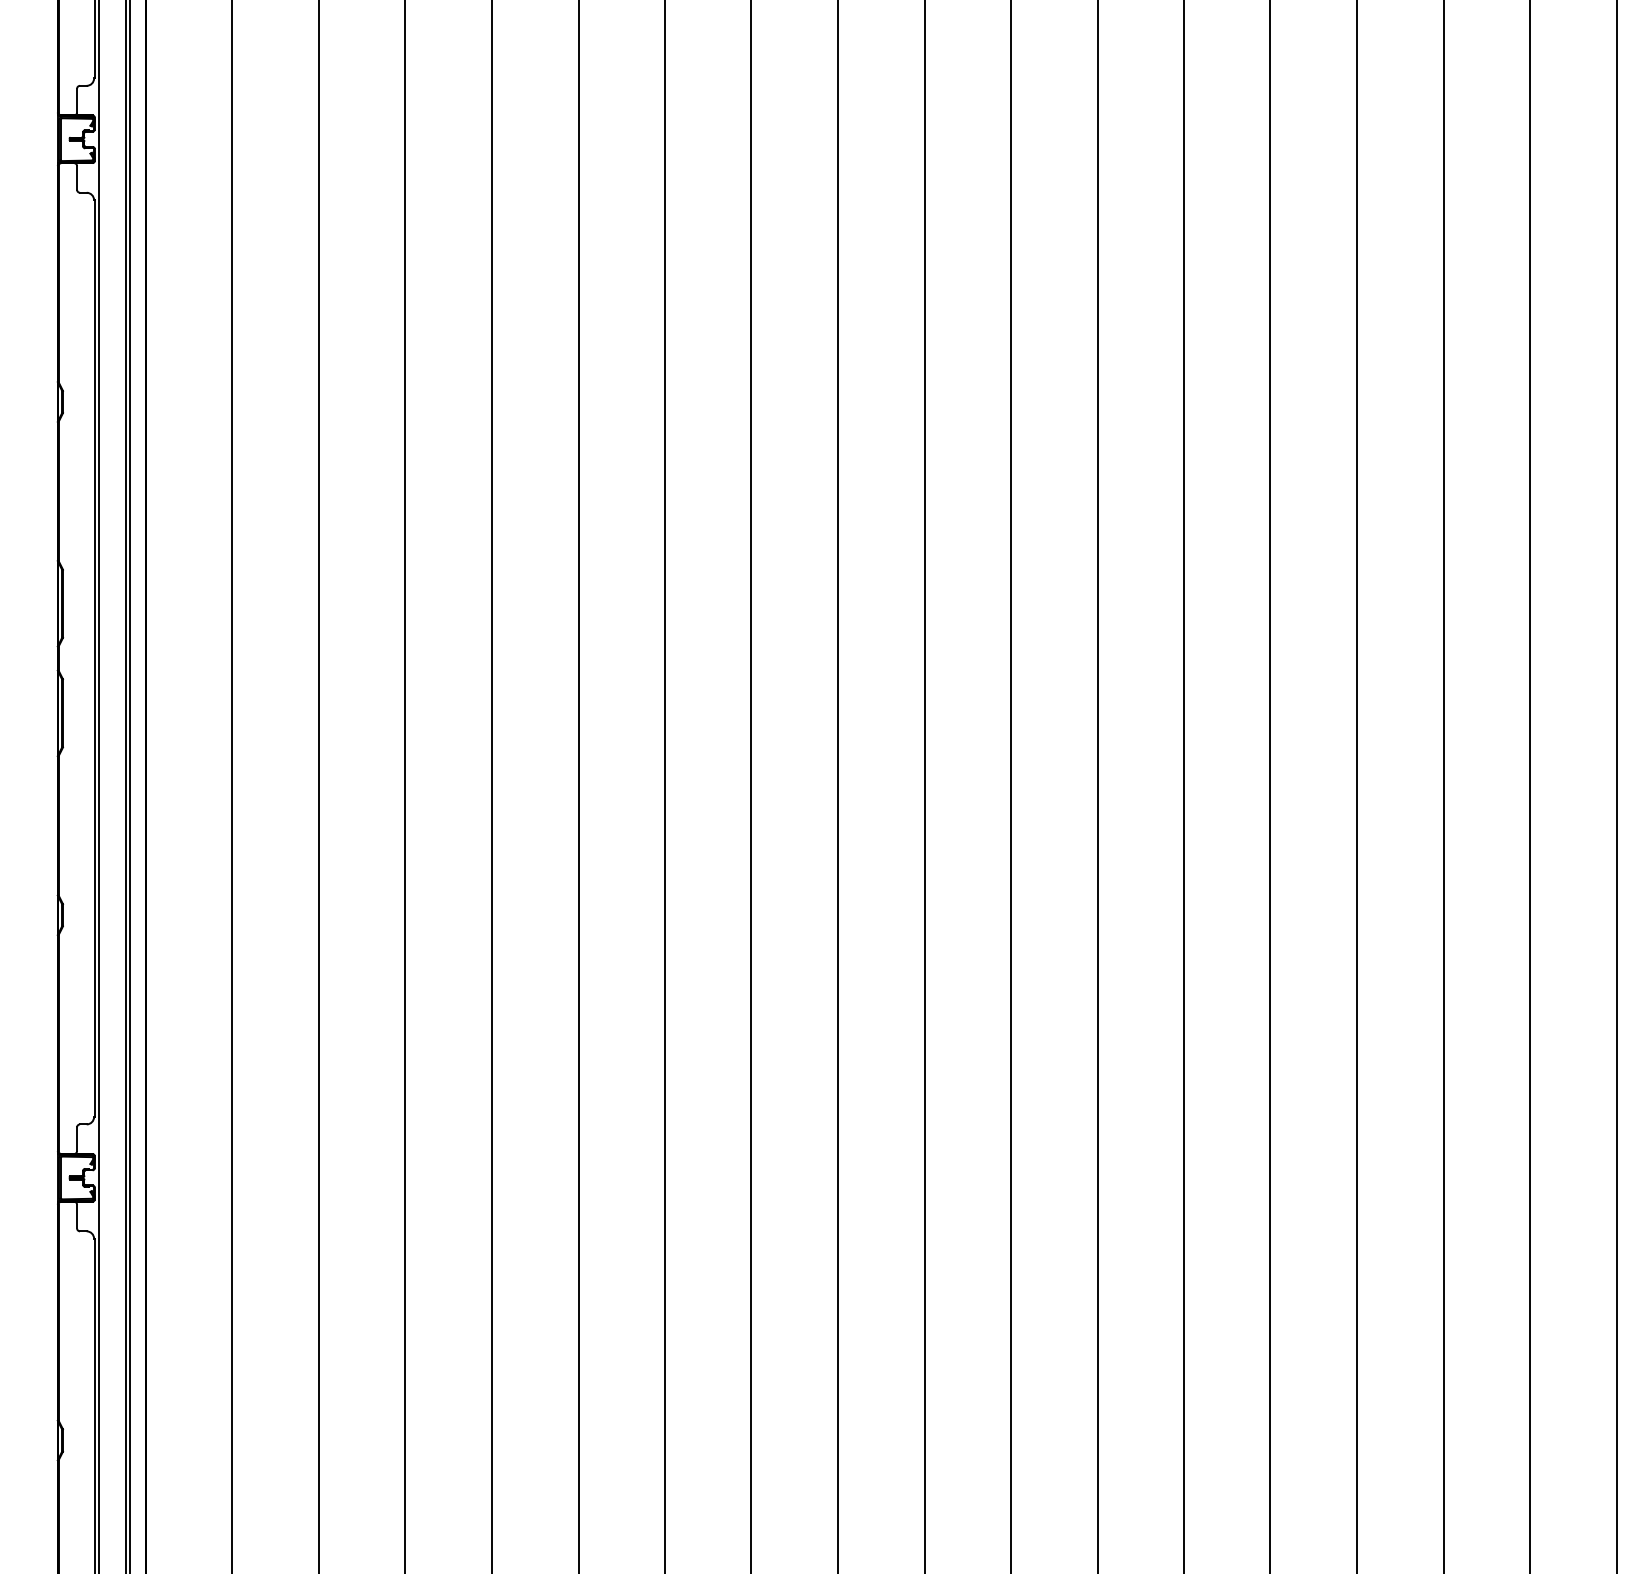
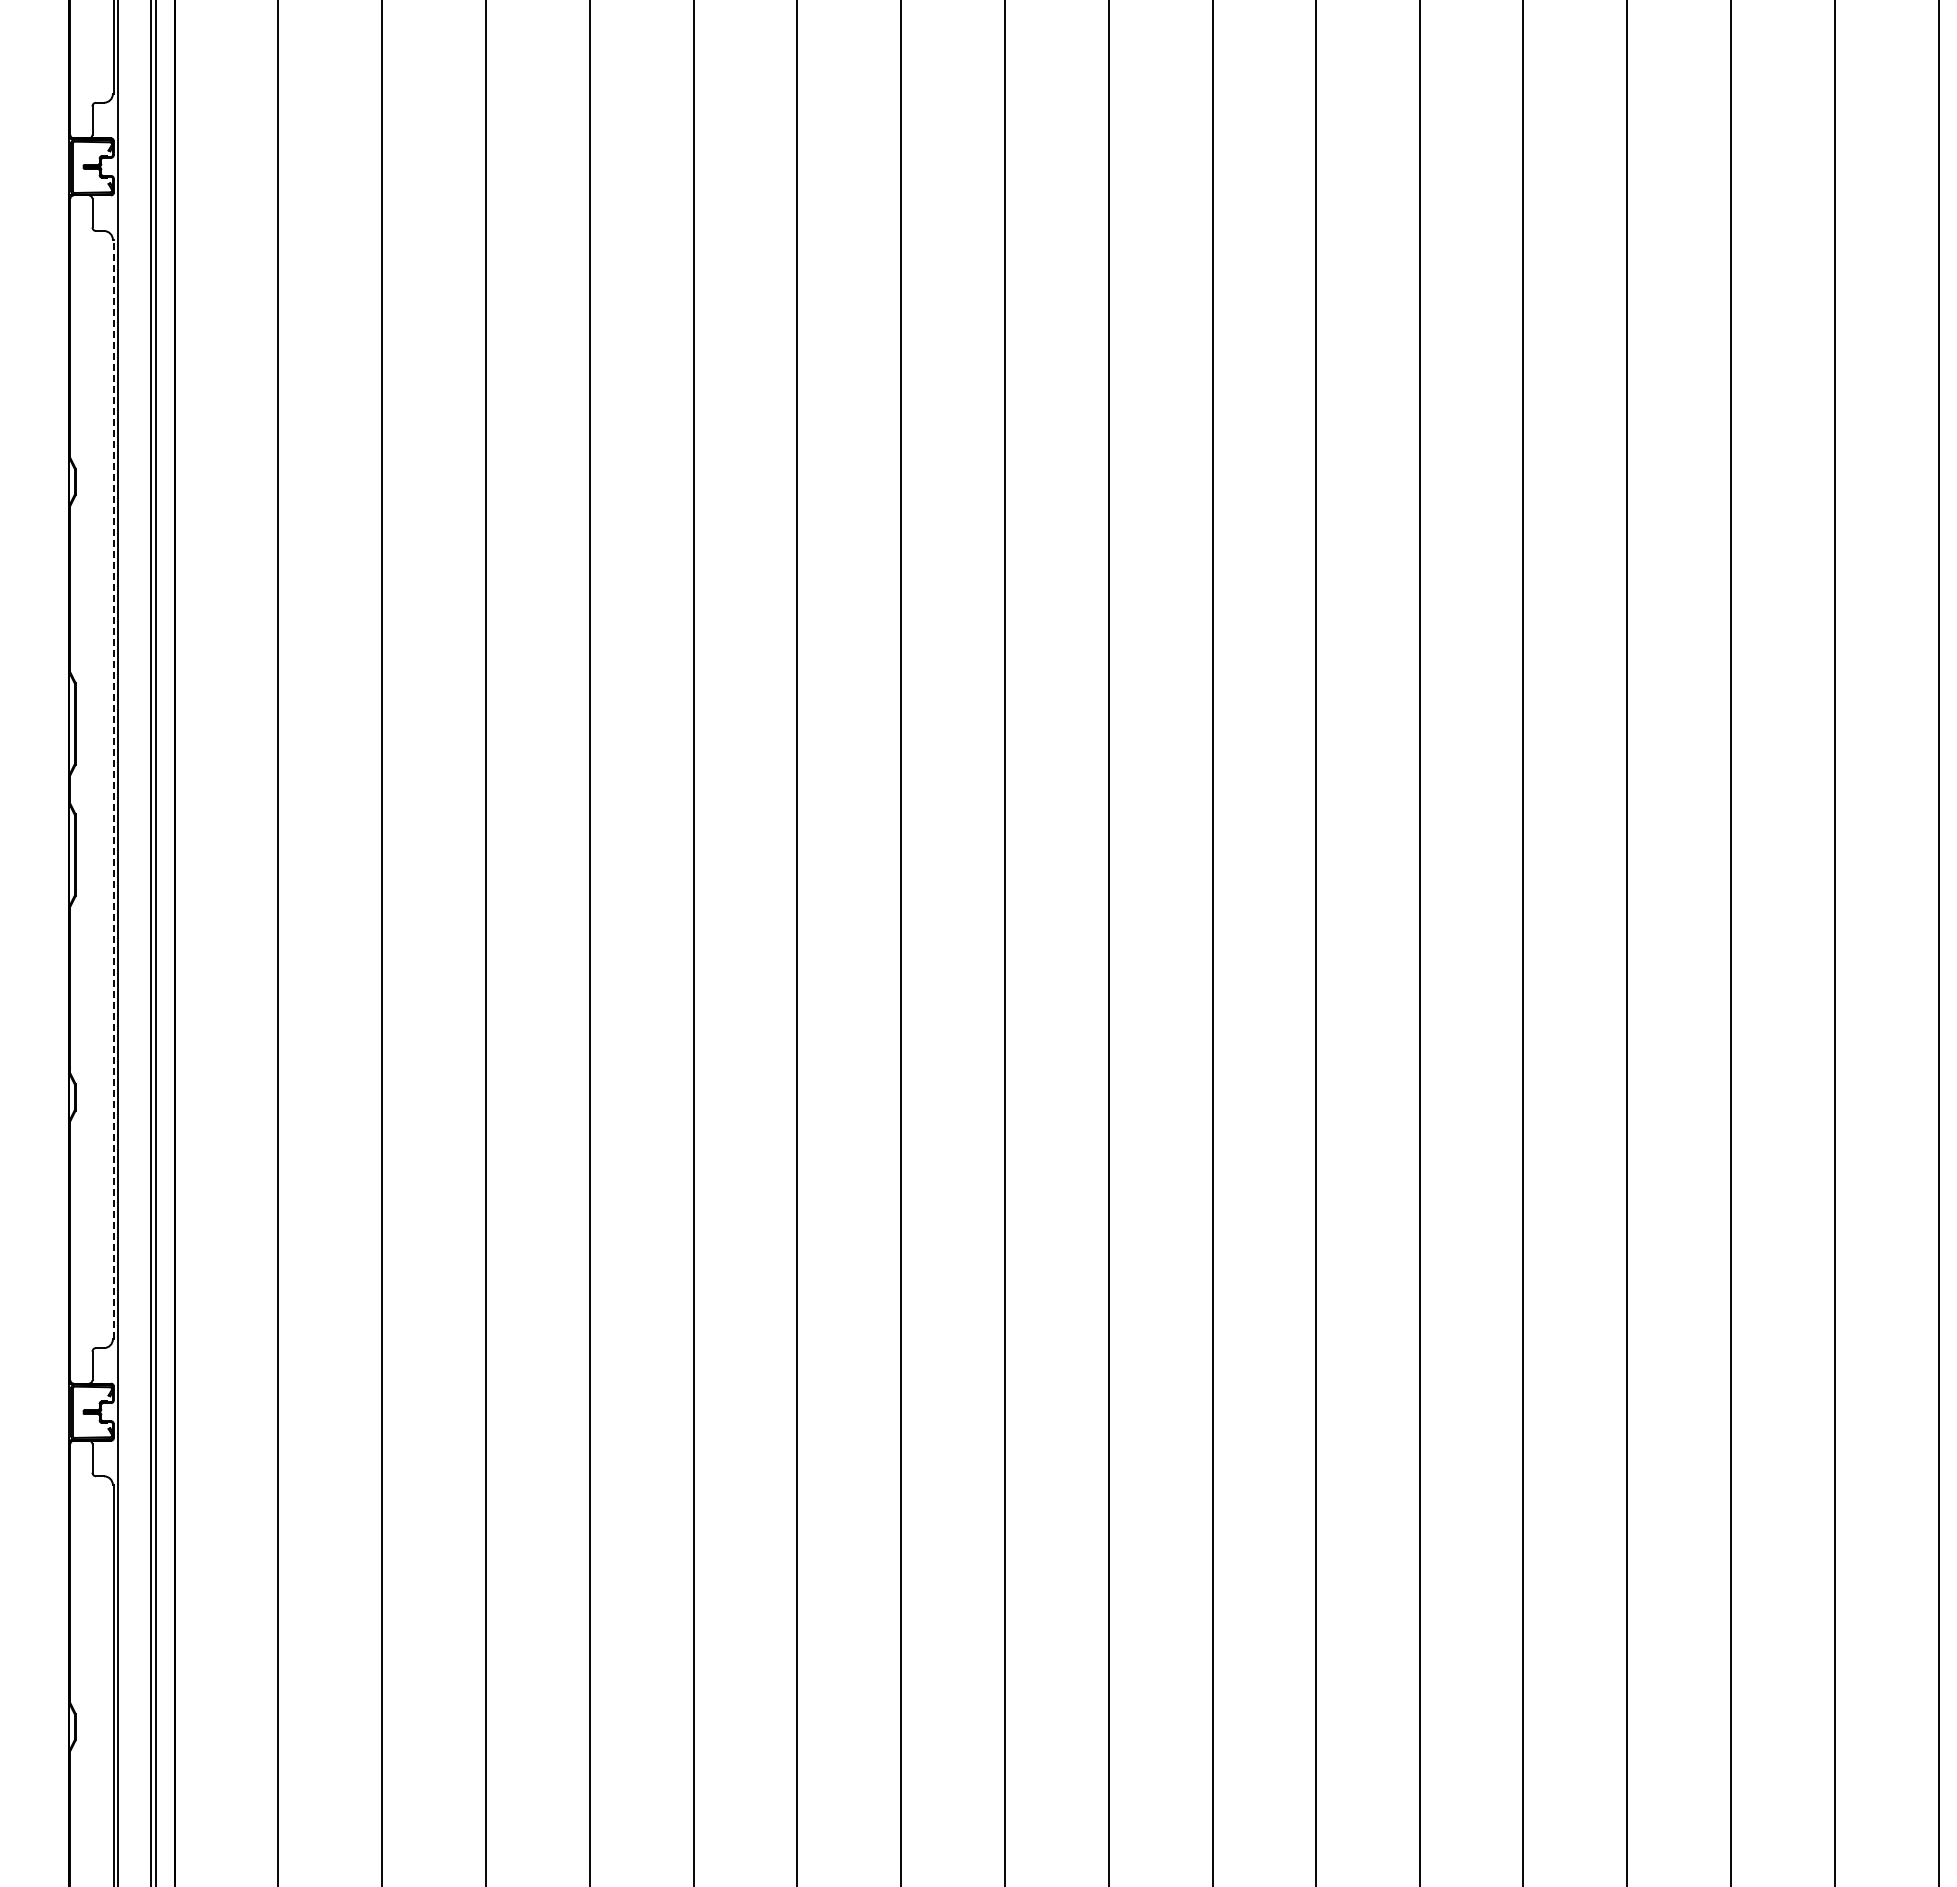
line: (94, 658) -> (113, 789), solid -> dashed

